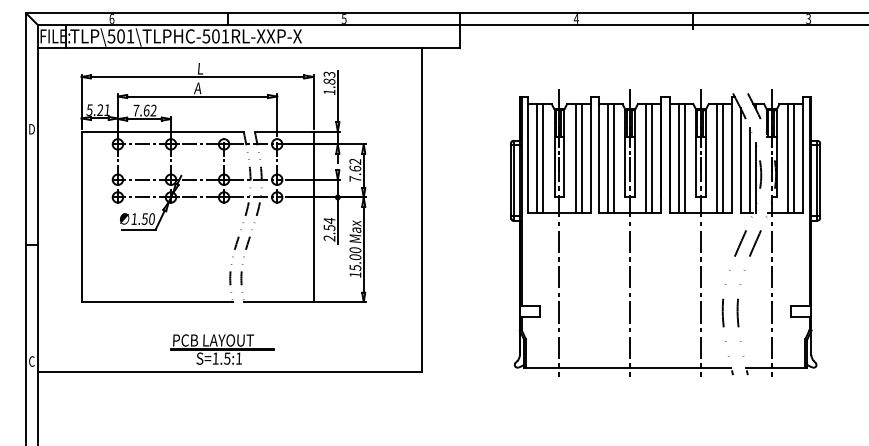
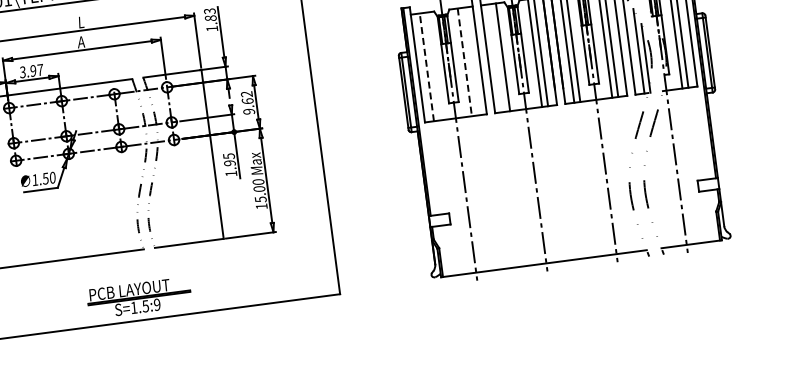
text: (144, 110) -> (31, 71), 7.62 -> 3.97
line: (537, 157) -> (426, 66), solid -> dashed
line: (543, 158) -> (433, 66), removed
line: (575, 158) -> (464, 62), solid -> dashed
line: (581, 158) -> (470, 61), removed
line: (608, 158) -> (497, 58), removed
text: (355, 178) -> (249, 110), 7.62 -> 9.62
text: (329, 229) -> (230, 164), 2.54 -> 1.95
text: (239, 358) -> (157, 304), S=1.5:1 -> S=1.5:9

